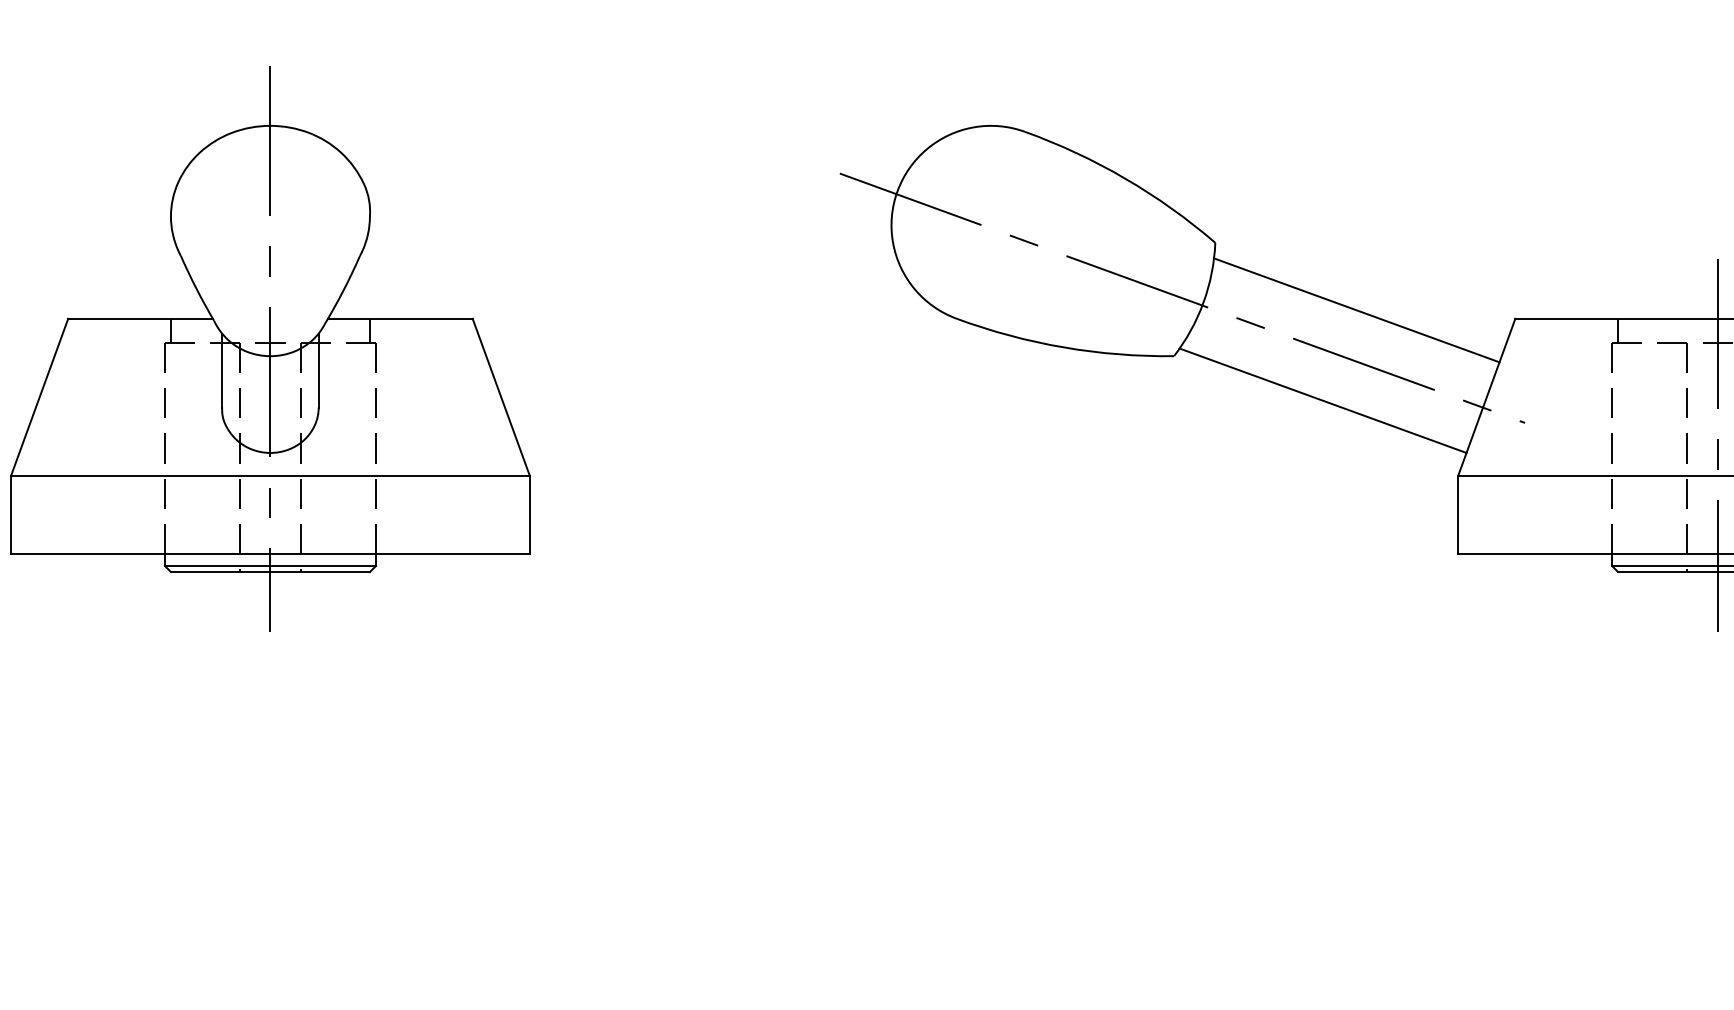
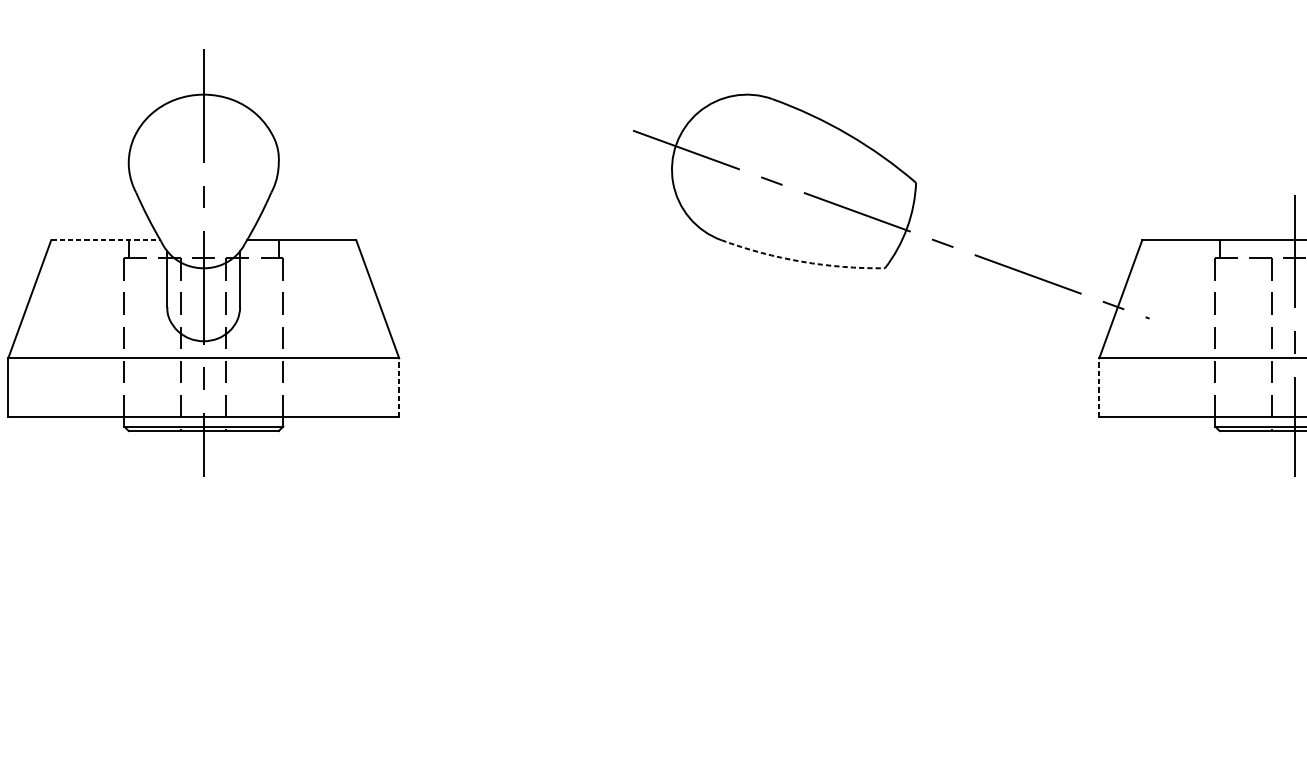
line: (1356, 310) -> (1022, 233), removed
line: (141, 318) -> (106, 239), solid -> dashed
arc: (1063, 347) -> (801, 261), solid -> dashed
line: (1322, 400) -> (996, 301), removed
line: (529, 514) -> (399, 387), solid -> dashed
line: (1458, 514) -> (1099, 387), solid -> dashed

